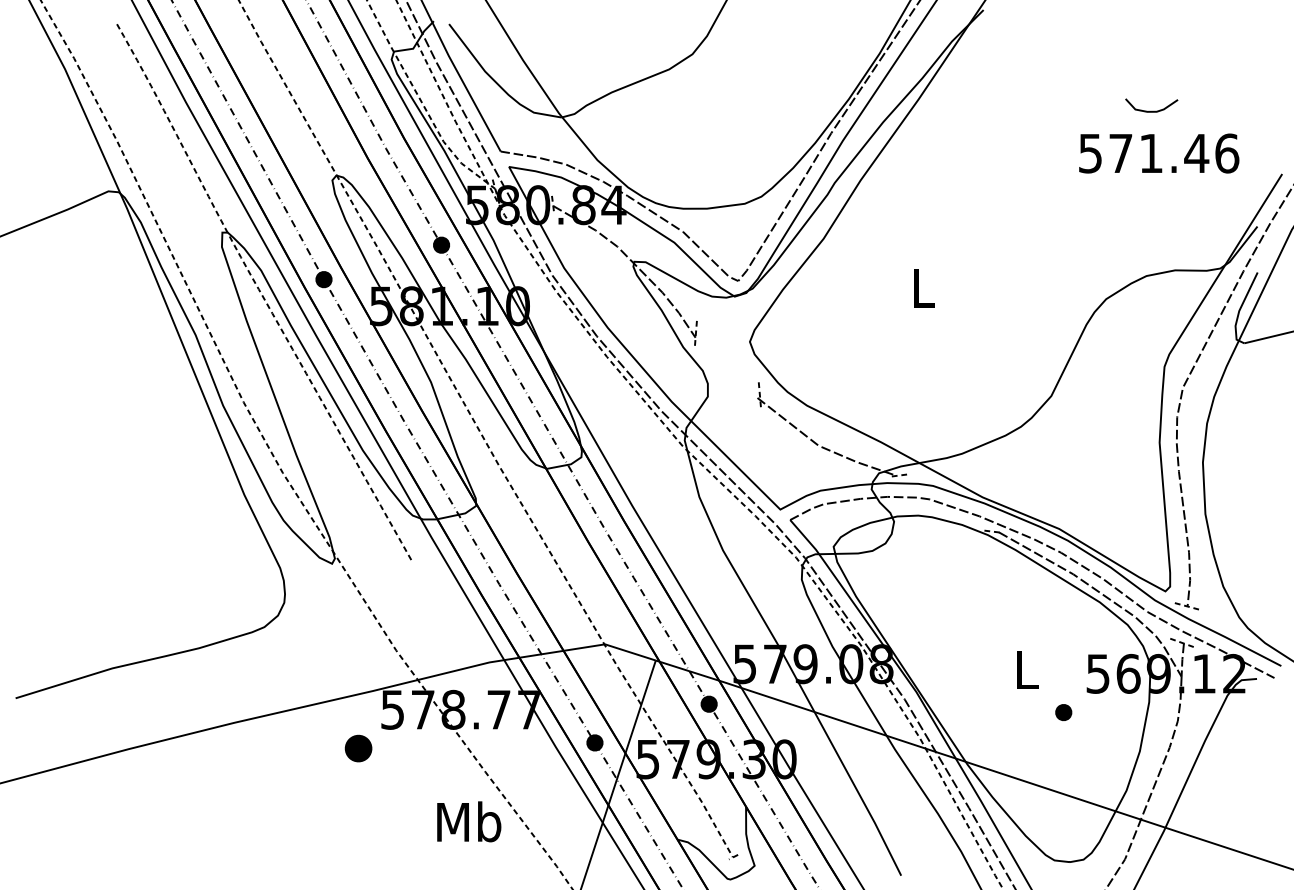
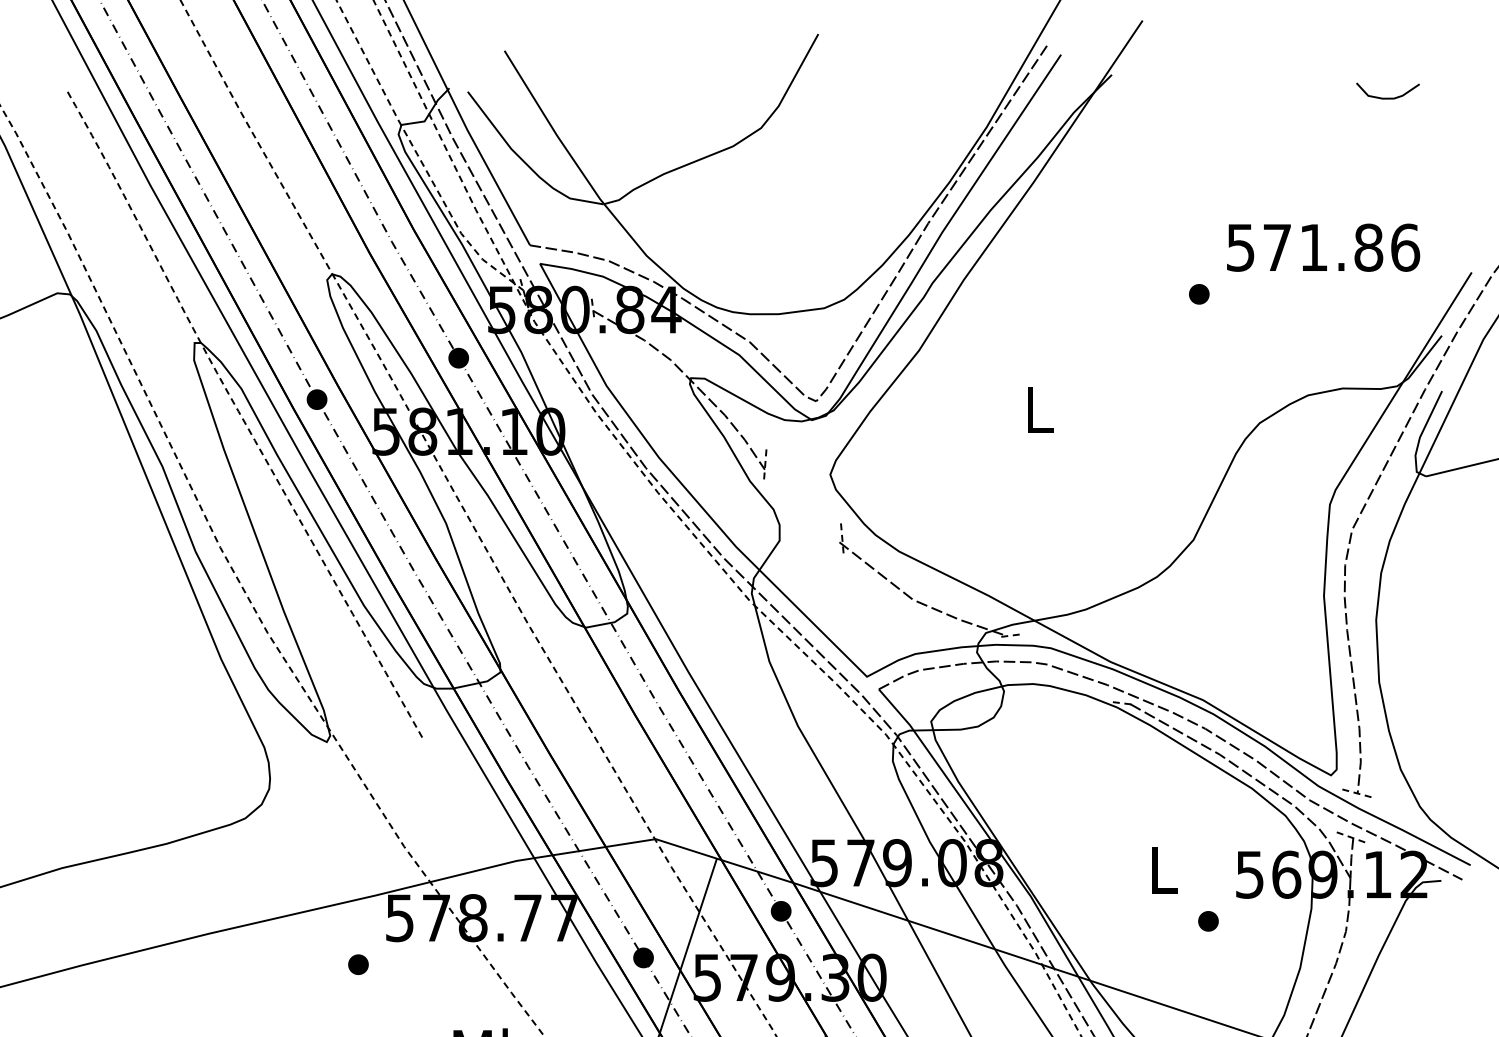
curve: (1151, 110) -> (1387, 97), moved
text: (1196, 153) -> (1368, 247), 571.46 -> 571.86
part: (1055, 191) -> (1198, 293), added
part: (357, 748) -> (357, 964), size x0.62

